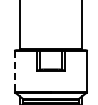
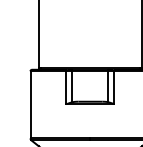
line: (14, 71) -> (29, 105), dashed -> solid

